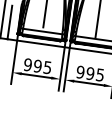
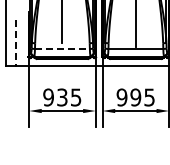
line: (9, 22) -> (15, 43), solid -> dashed
line: (42, 31) -> (62, 48), solid -> dashed
text: (37, 66) -> (62, 97), 995 -> 935

